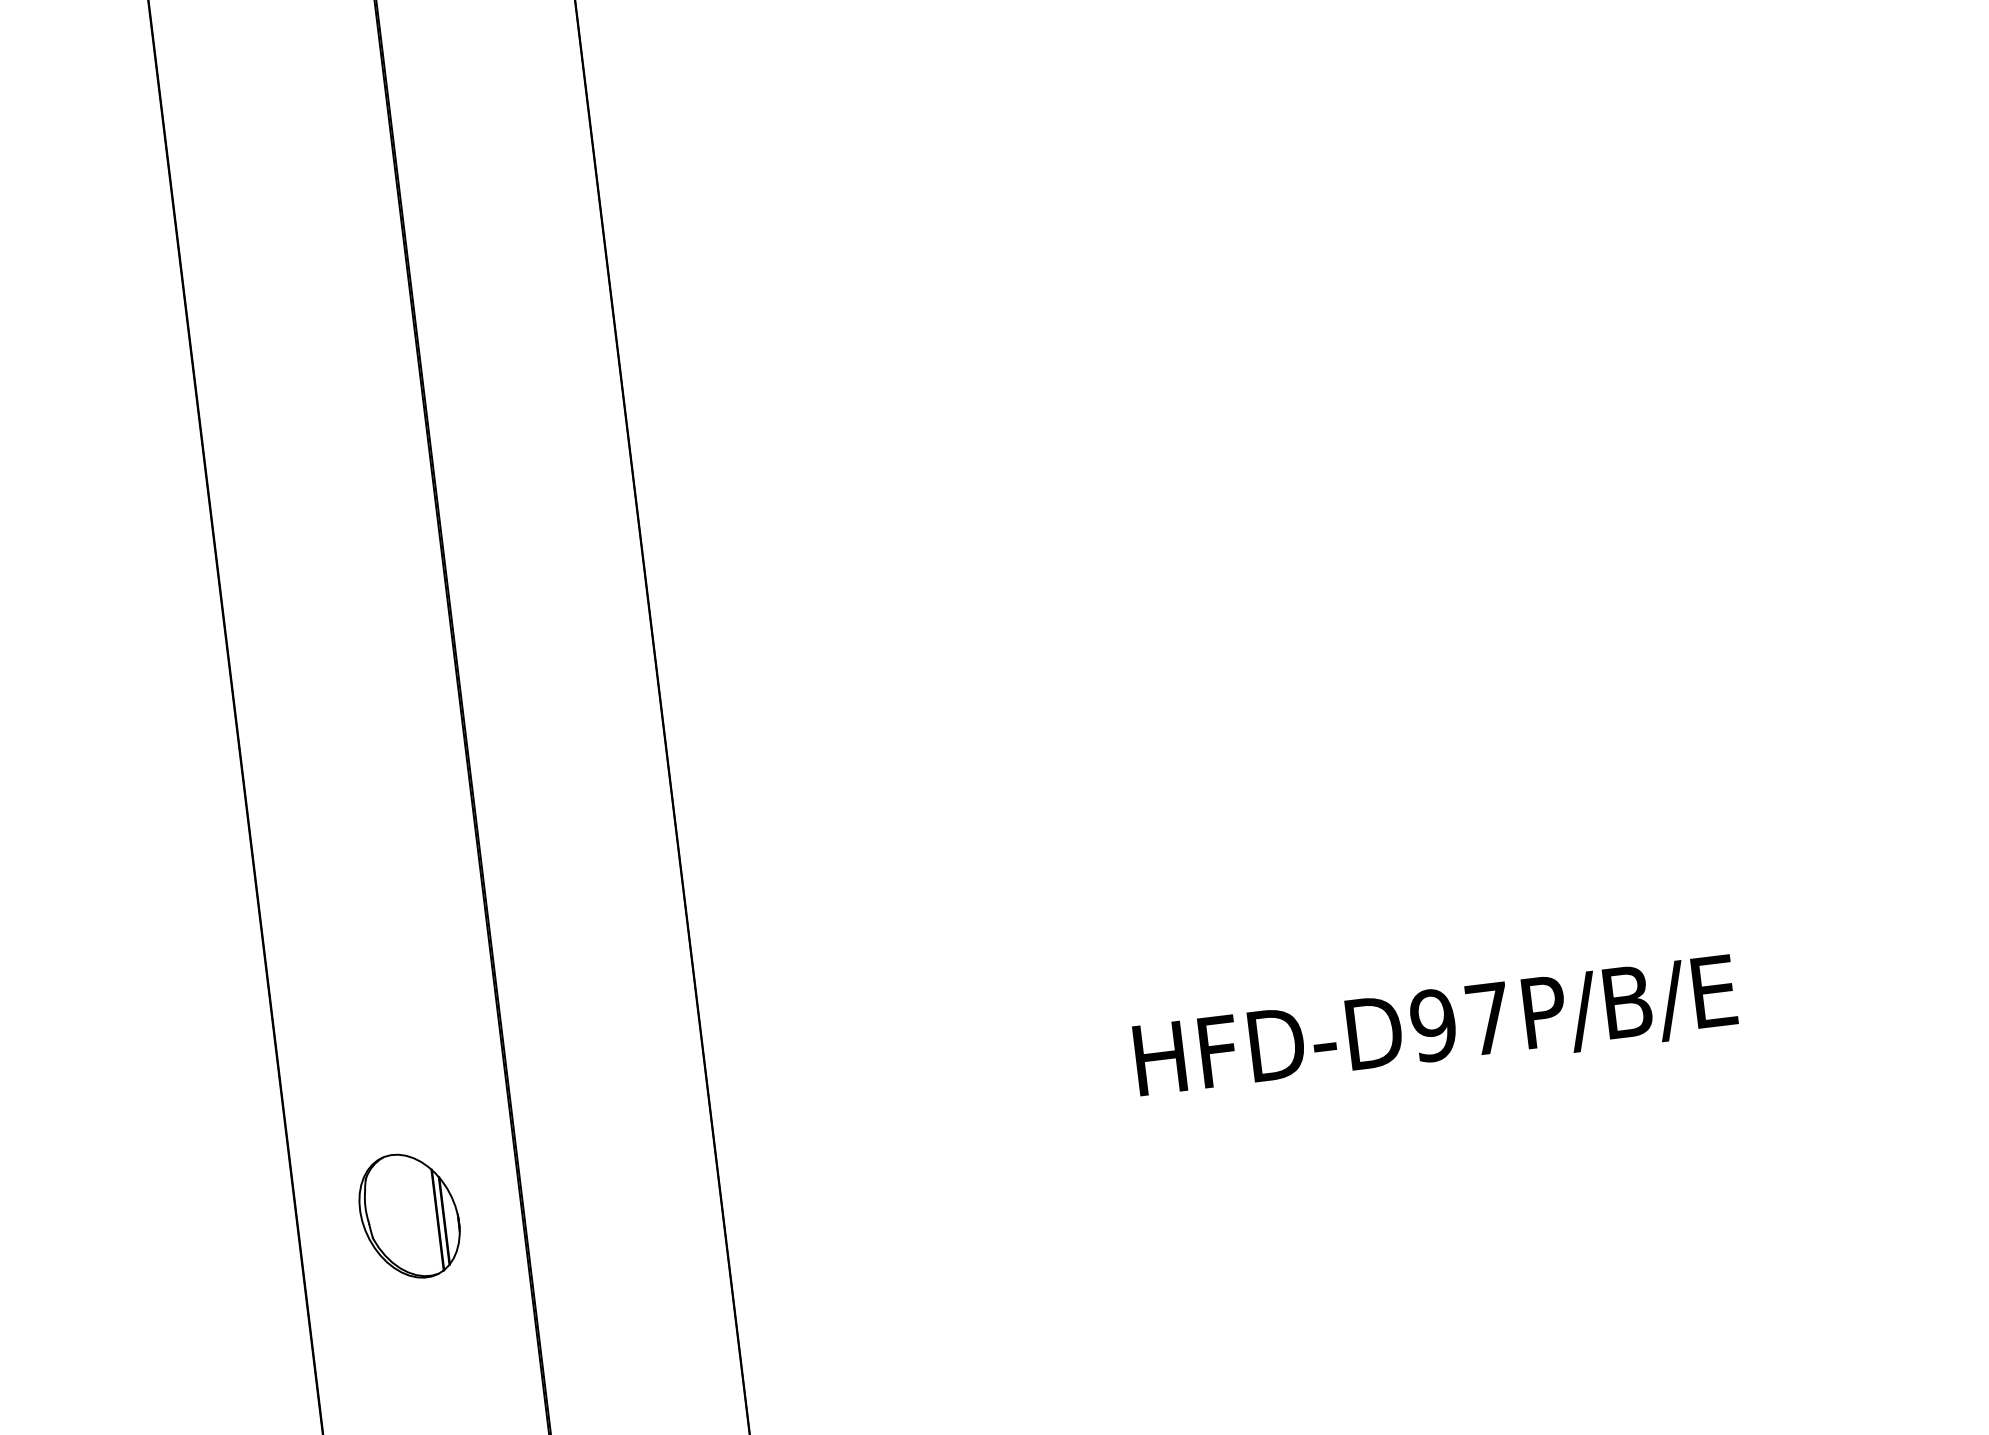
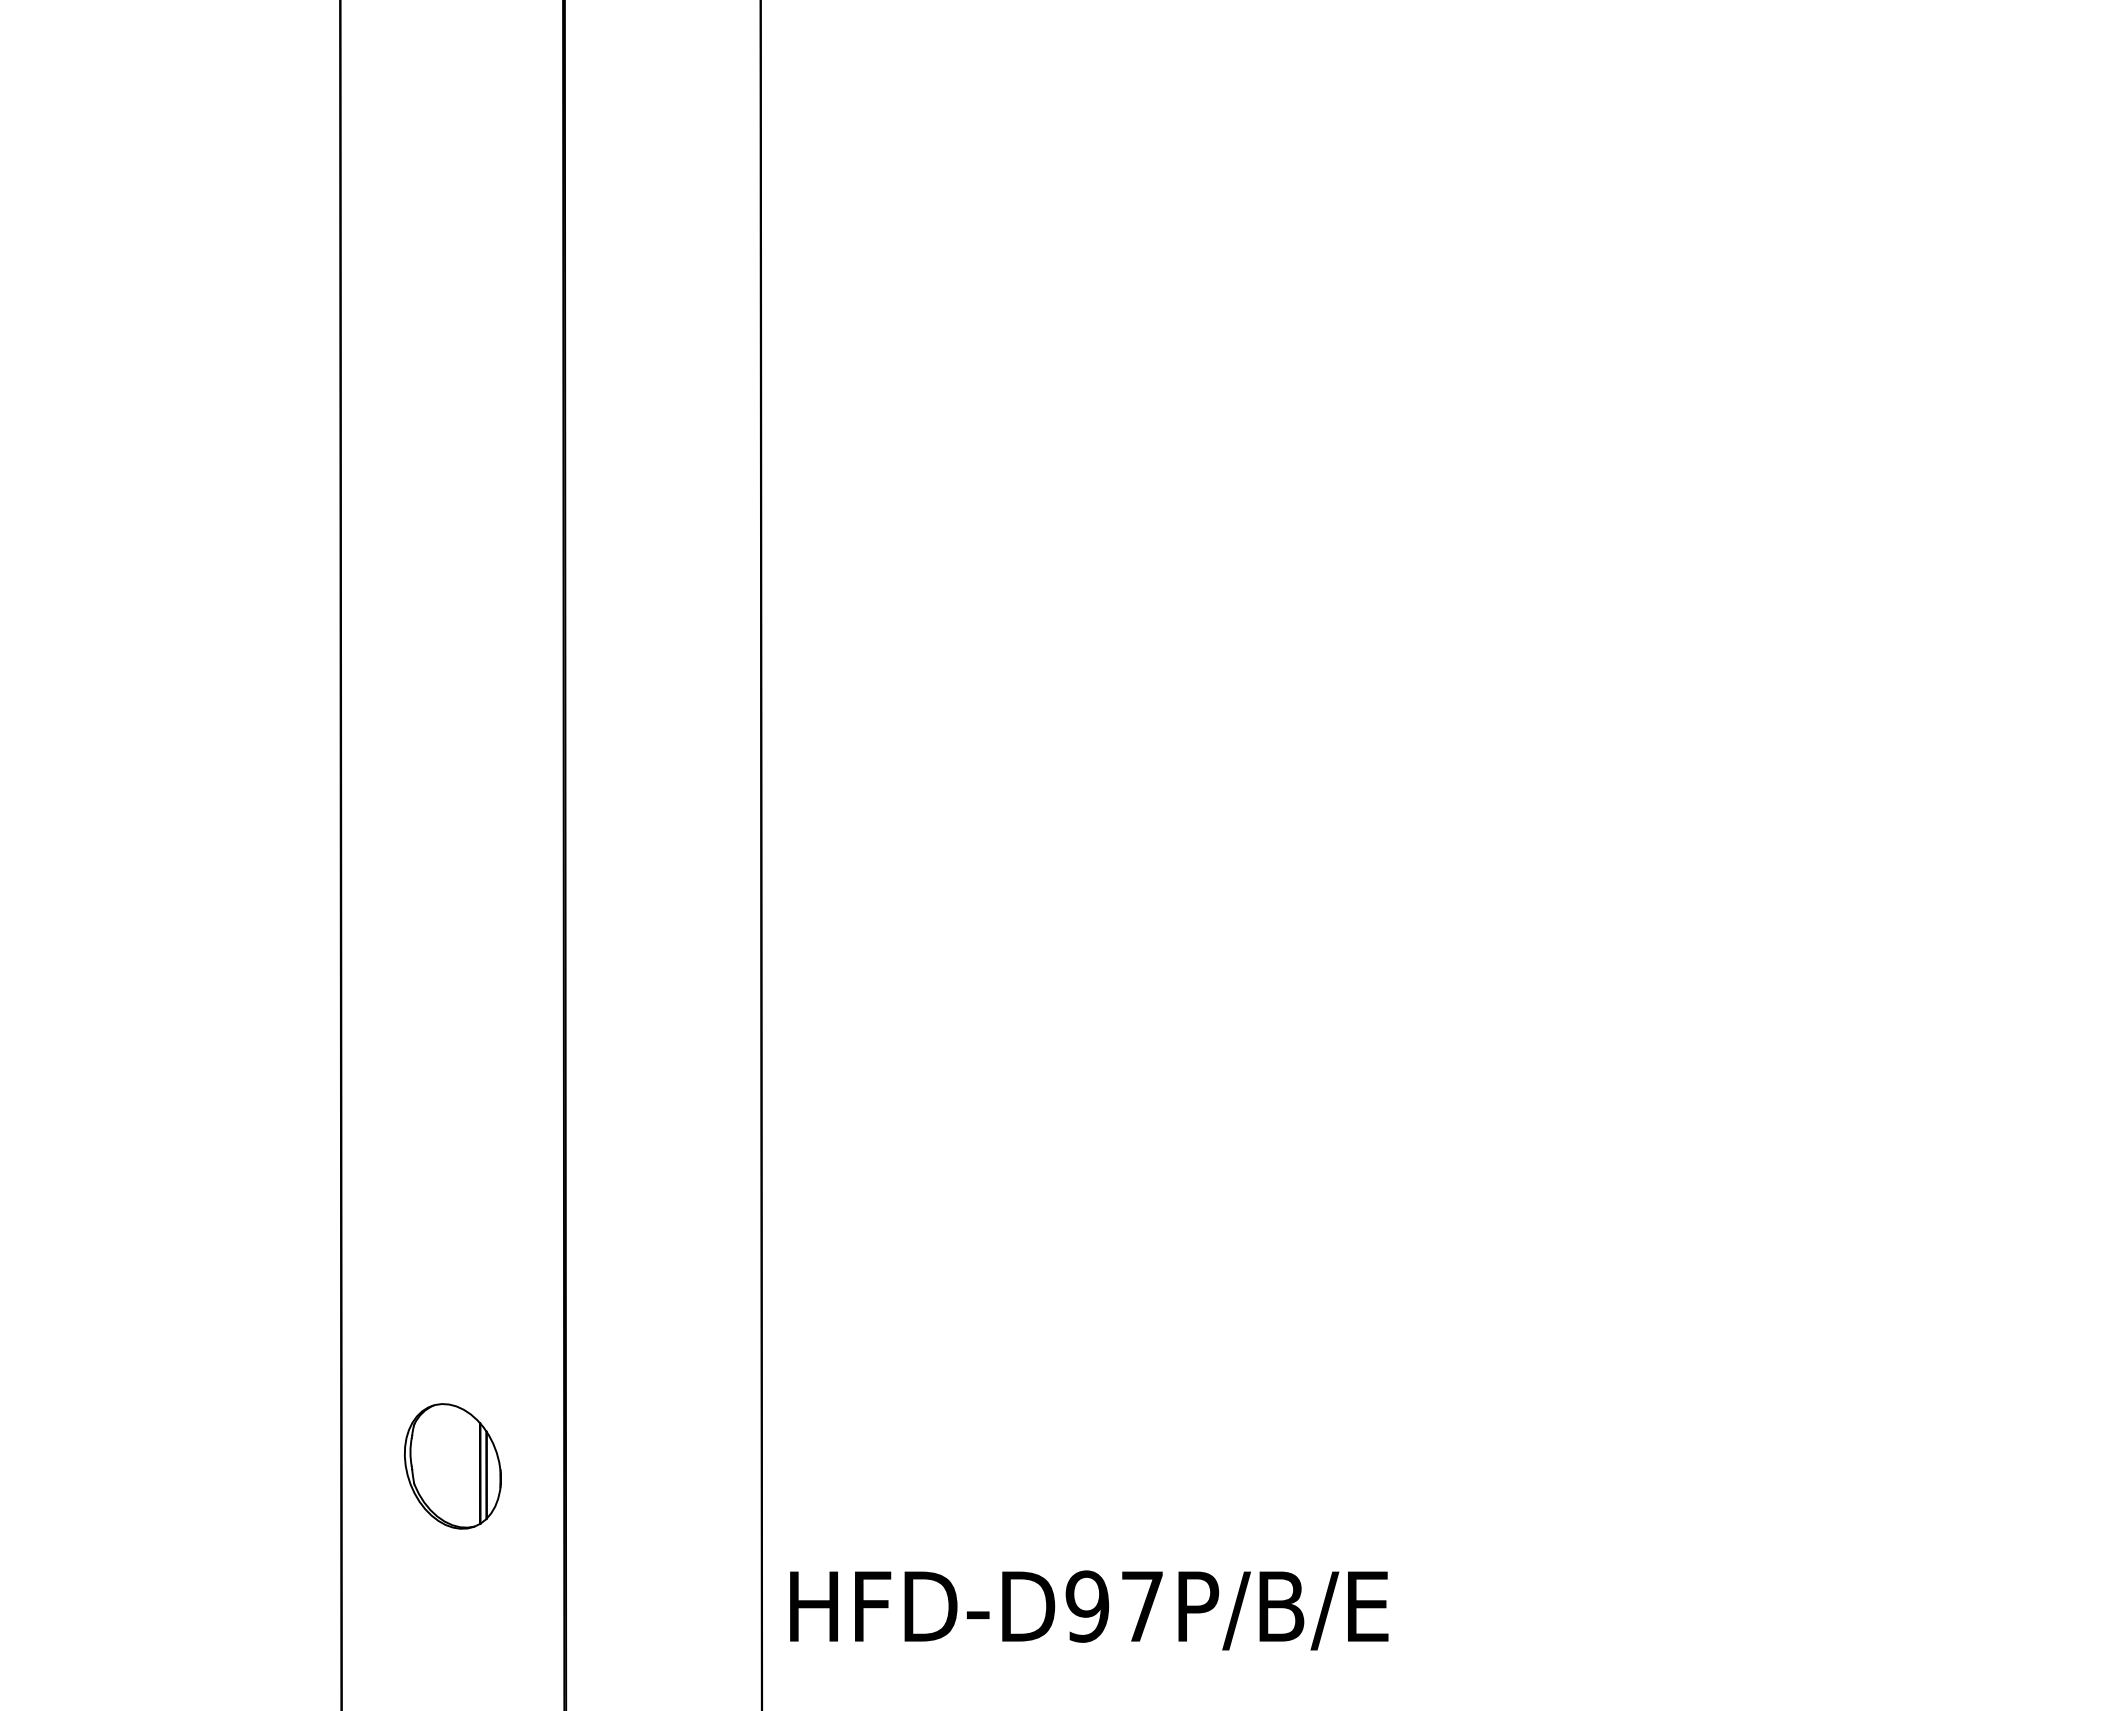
text: (1436, 1029) -> (1089, 1610), moved

